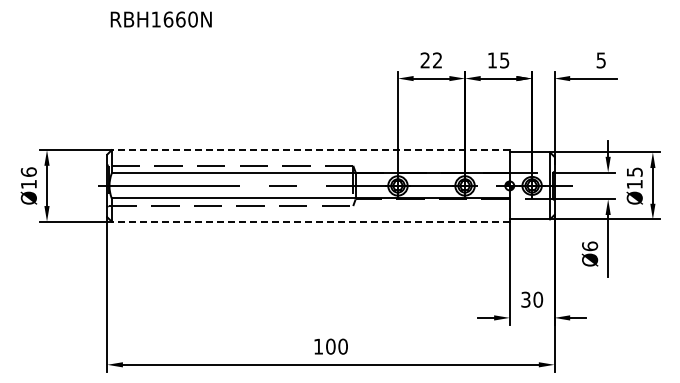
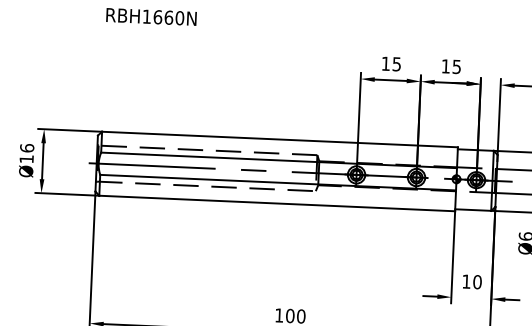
text: (431, 60) -> (391, 64), 22 -> 15
line: (310, 150) -> (279, 139), dashed -> solid
line: (310, 221) -> (276, 203), dashed -> solid
text: (525, 299) -> (466, 281), 30 -> 10

